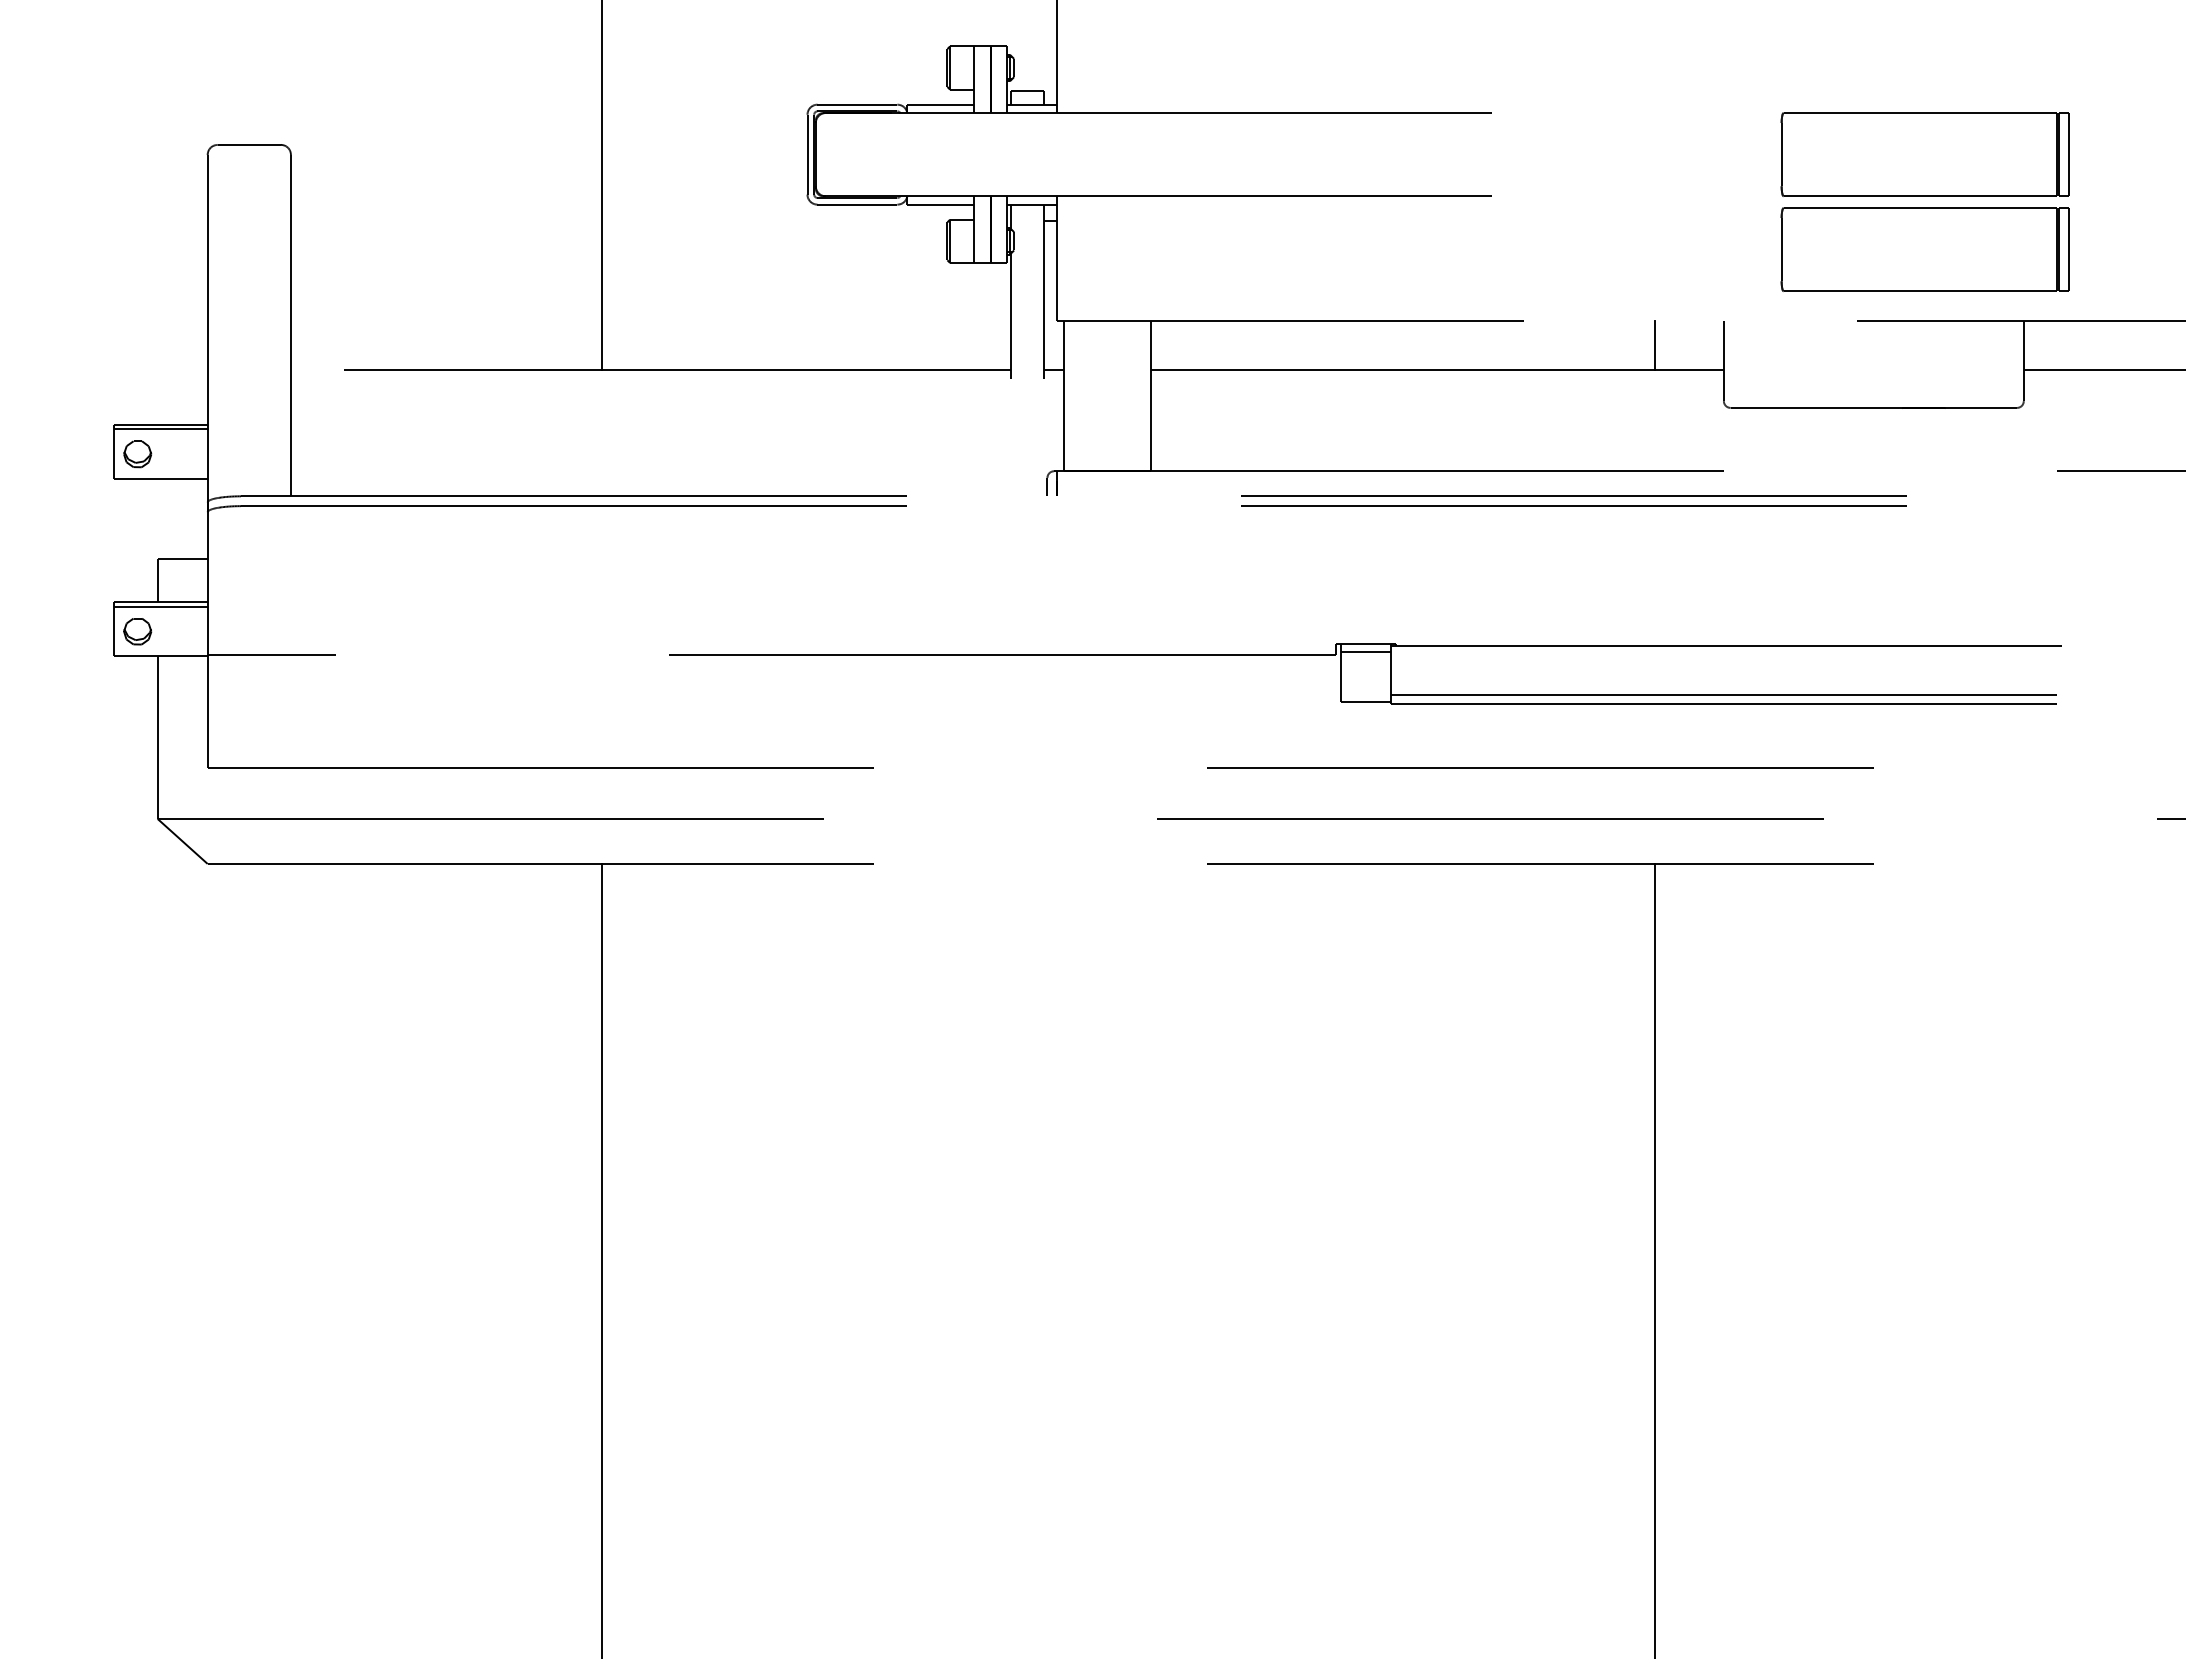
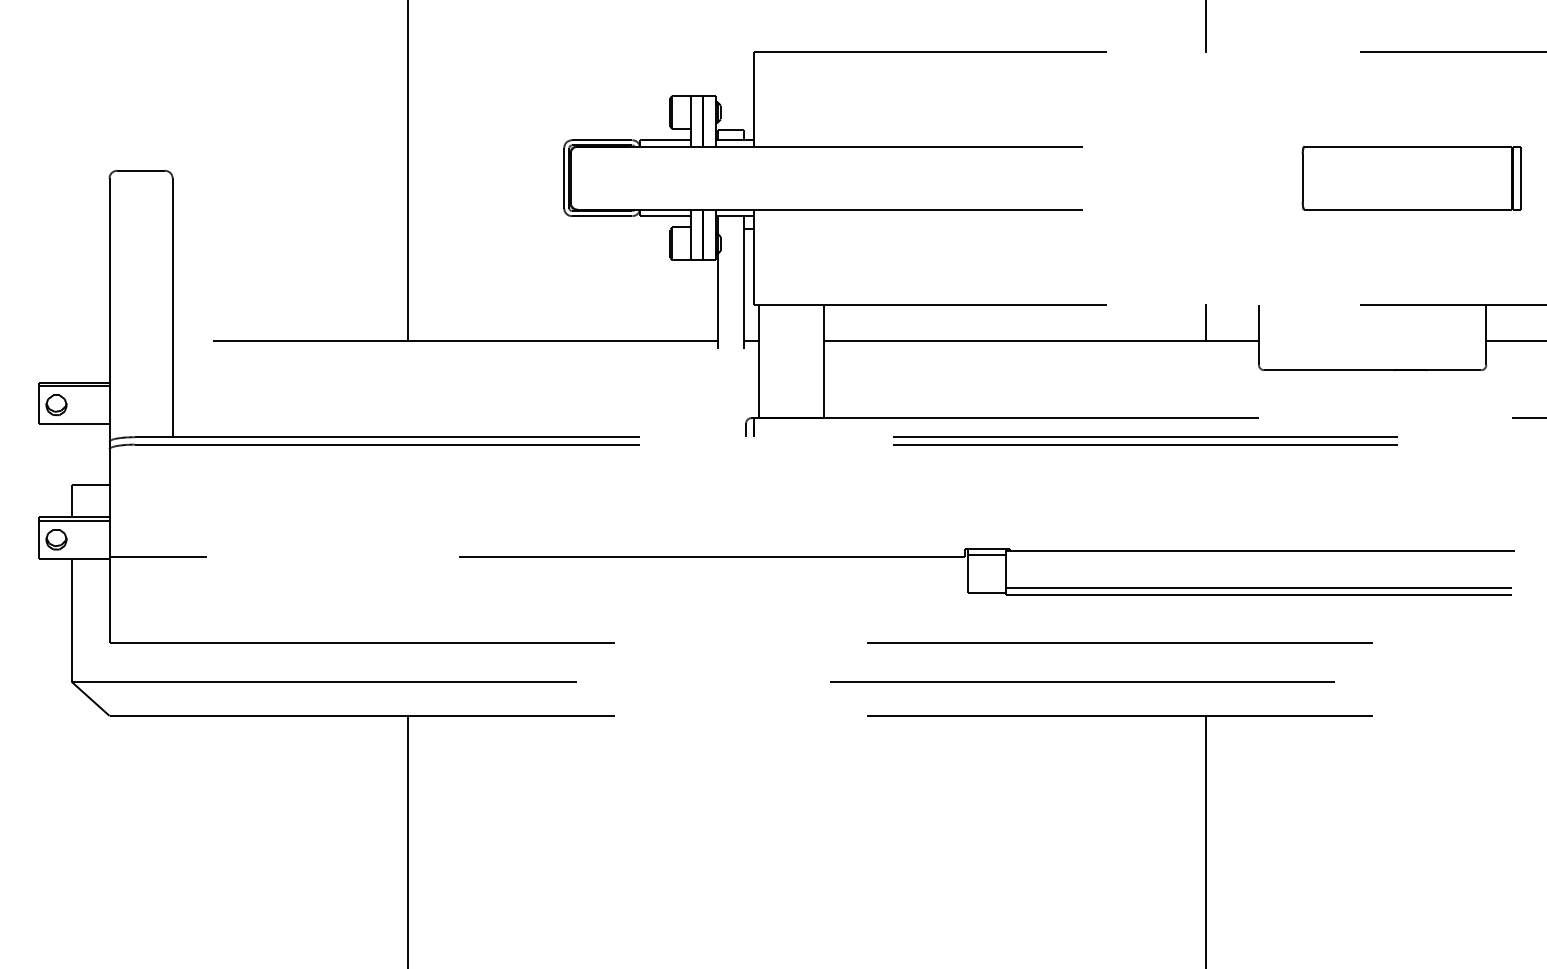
part: (1924, 249) -> (1411, 250), removed

